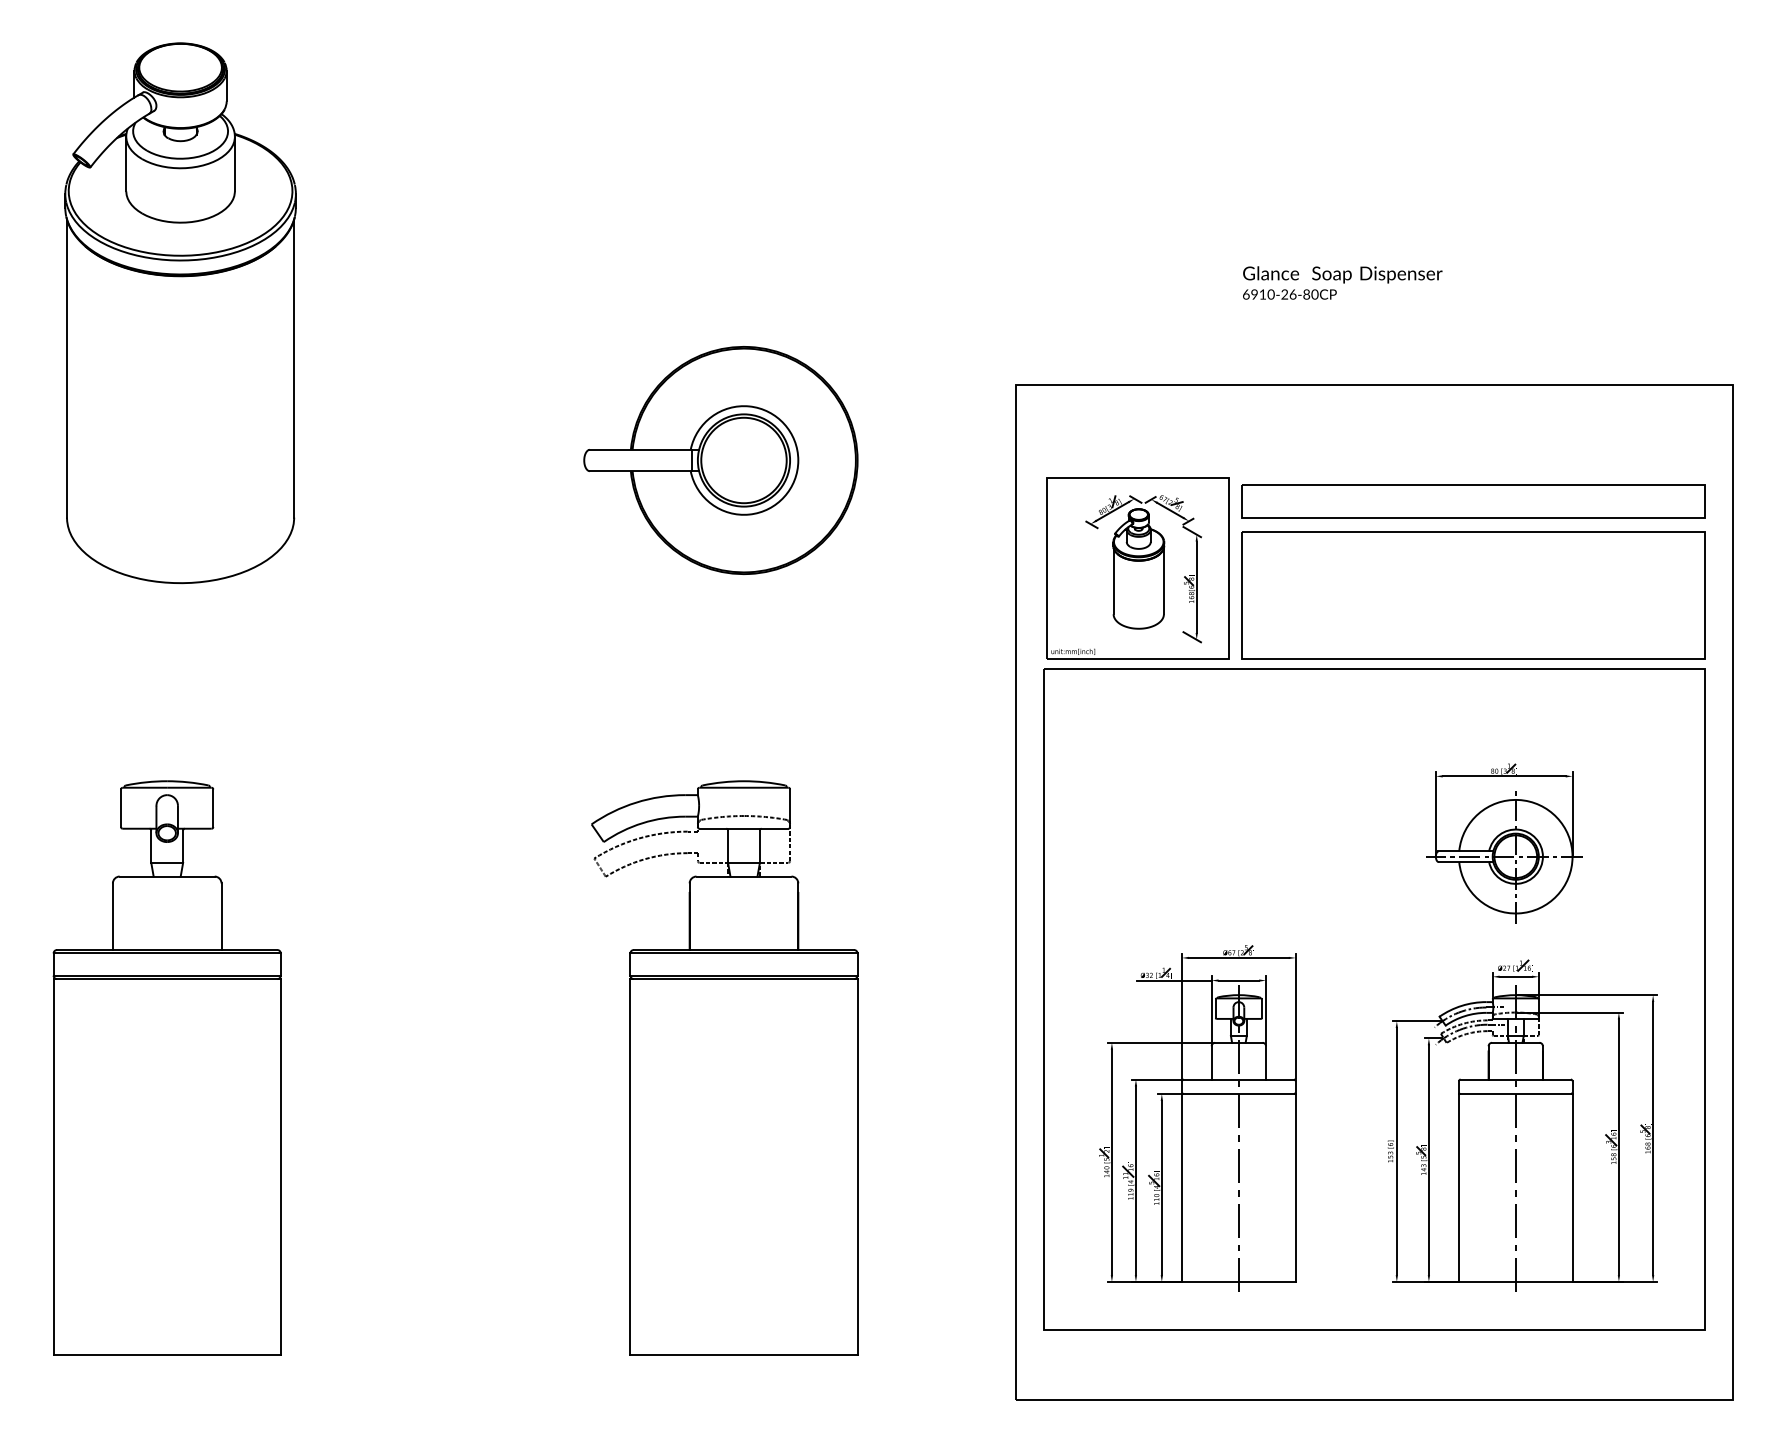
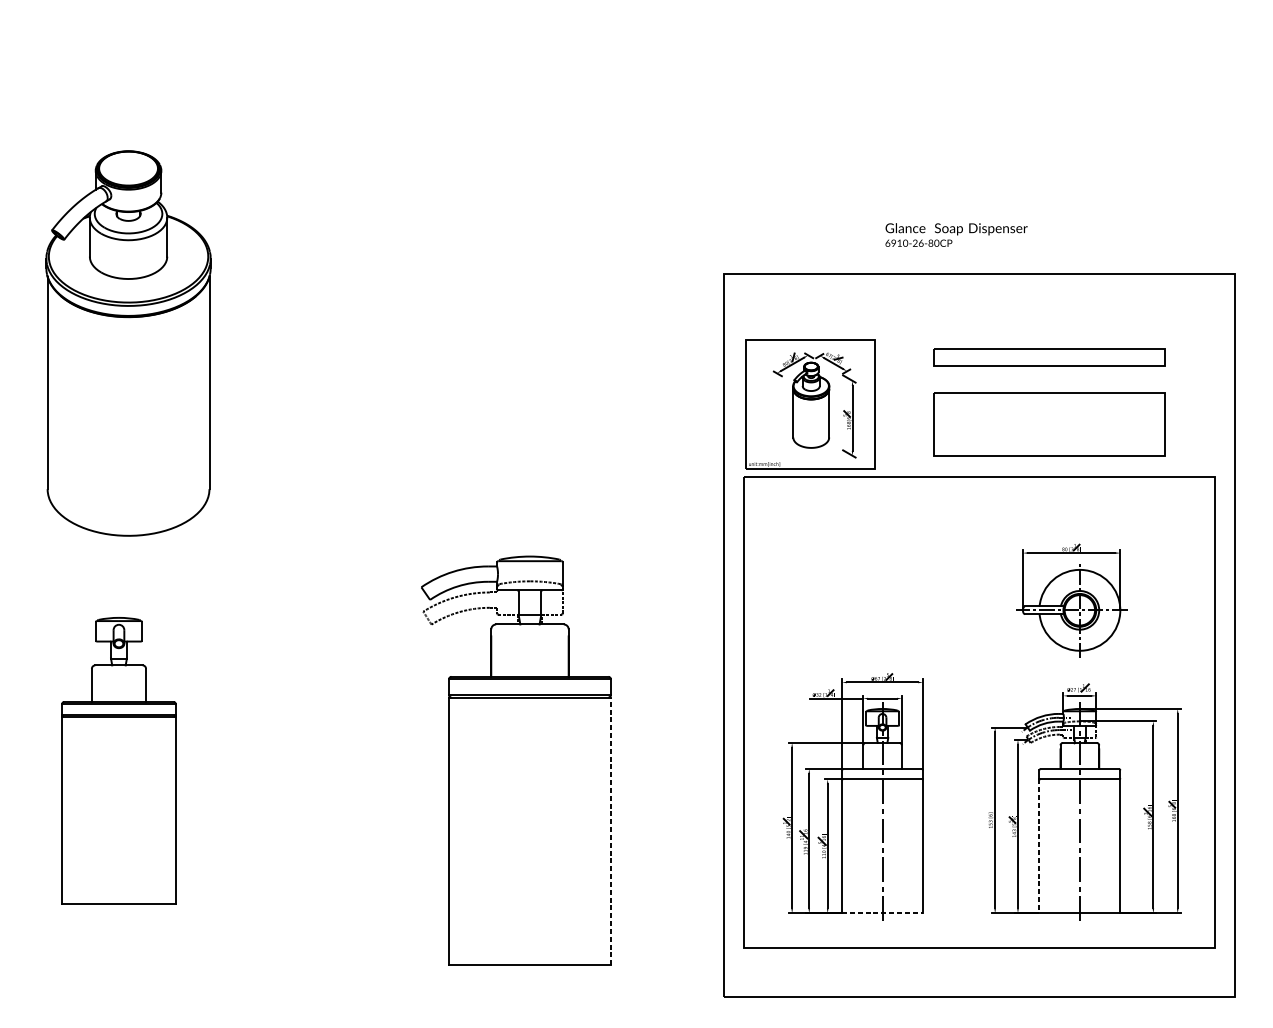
text: (1342, 282) -> (956, 234), moved
part: (180, 313) -> (128, 343), moved
part: (720, 460) -> (513, 328), removed
part: (1473, 501) -> (1049, 357), size x0.7
part: (1473, 595) -> (1049, 424), size x0.7
part: (166, 1067) -> (118, 760), size x0.7
line: (857, 1166) -> (610, 831), solid -> dashed
line: (1458, 1188) -> (1039, 846), solid -> dashed
line: (1238, 1282) -> (882, 913), solid -> dashed

